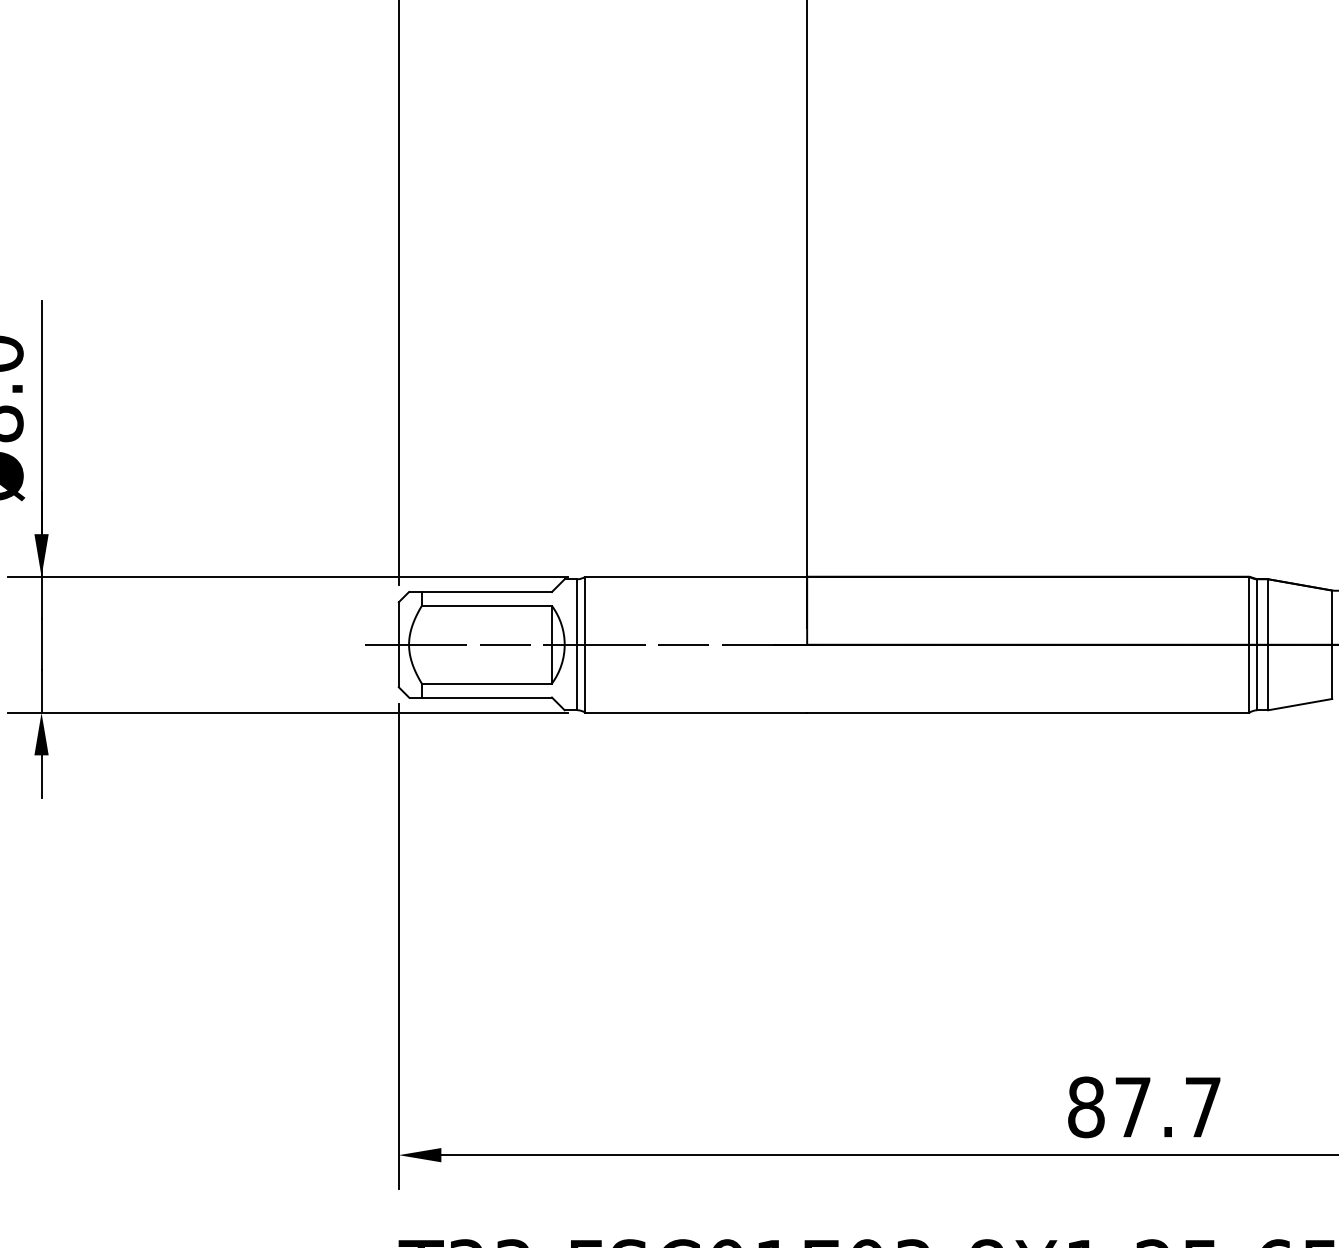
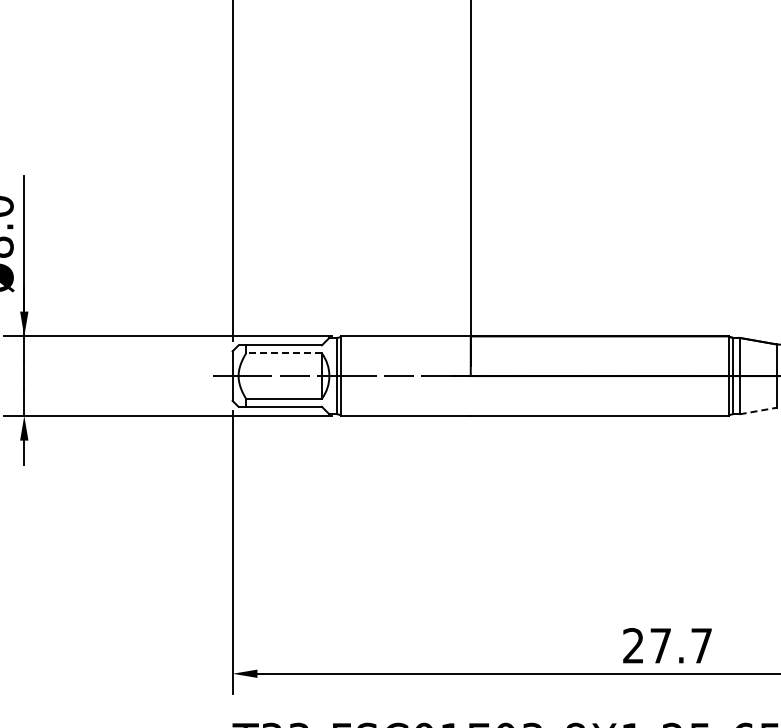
line: (487, 605) -> (284, 353), solid -> dashed
line: (1300, 705) -> (758, 411), solid -> dashed
text: (1086, 1106) -> (633, 645), 87.7 -> 27.7

